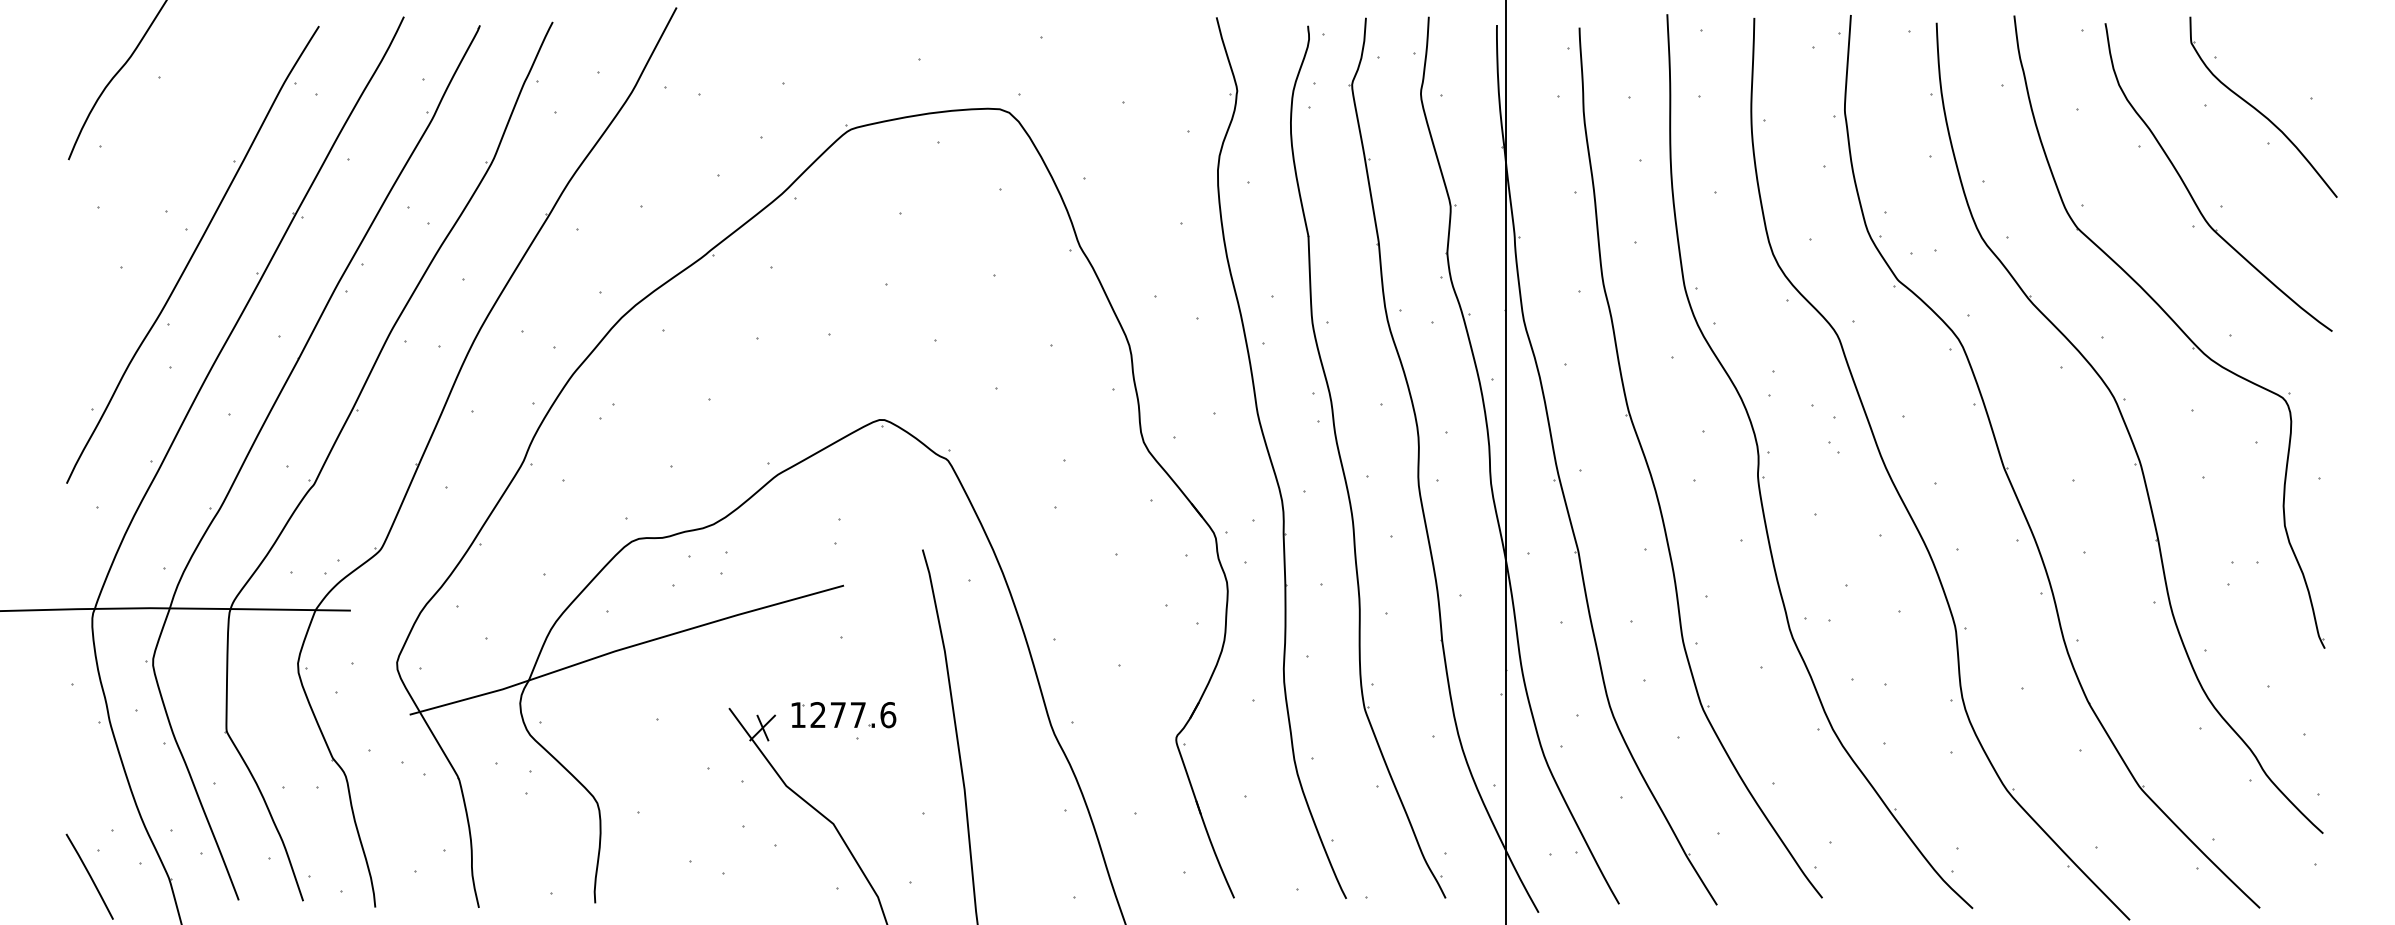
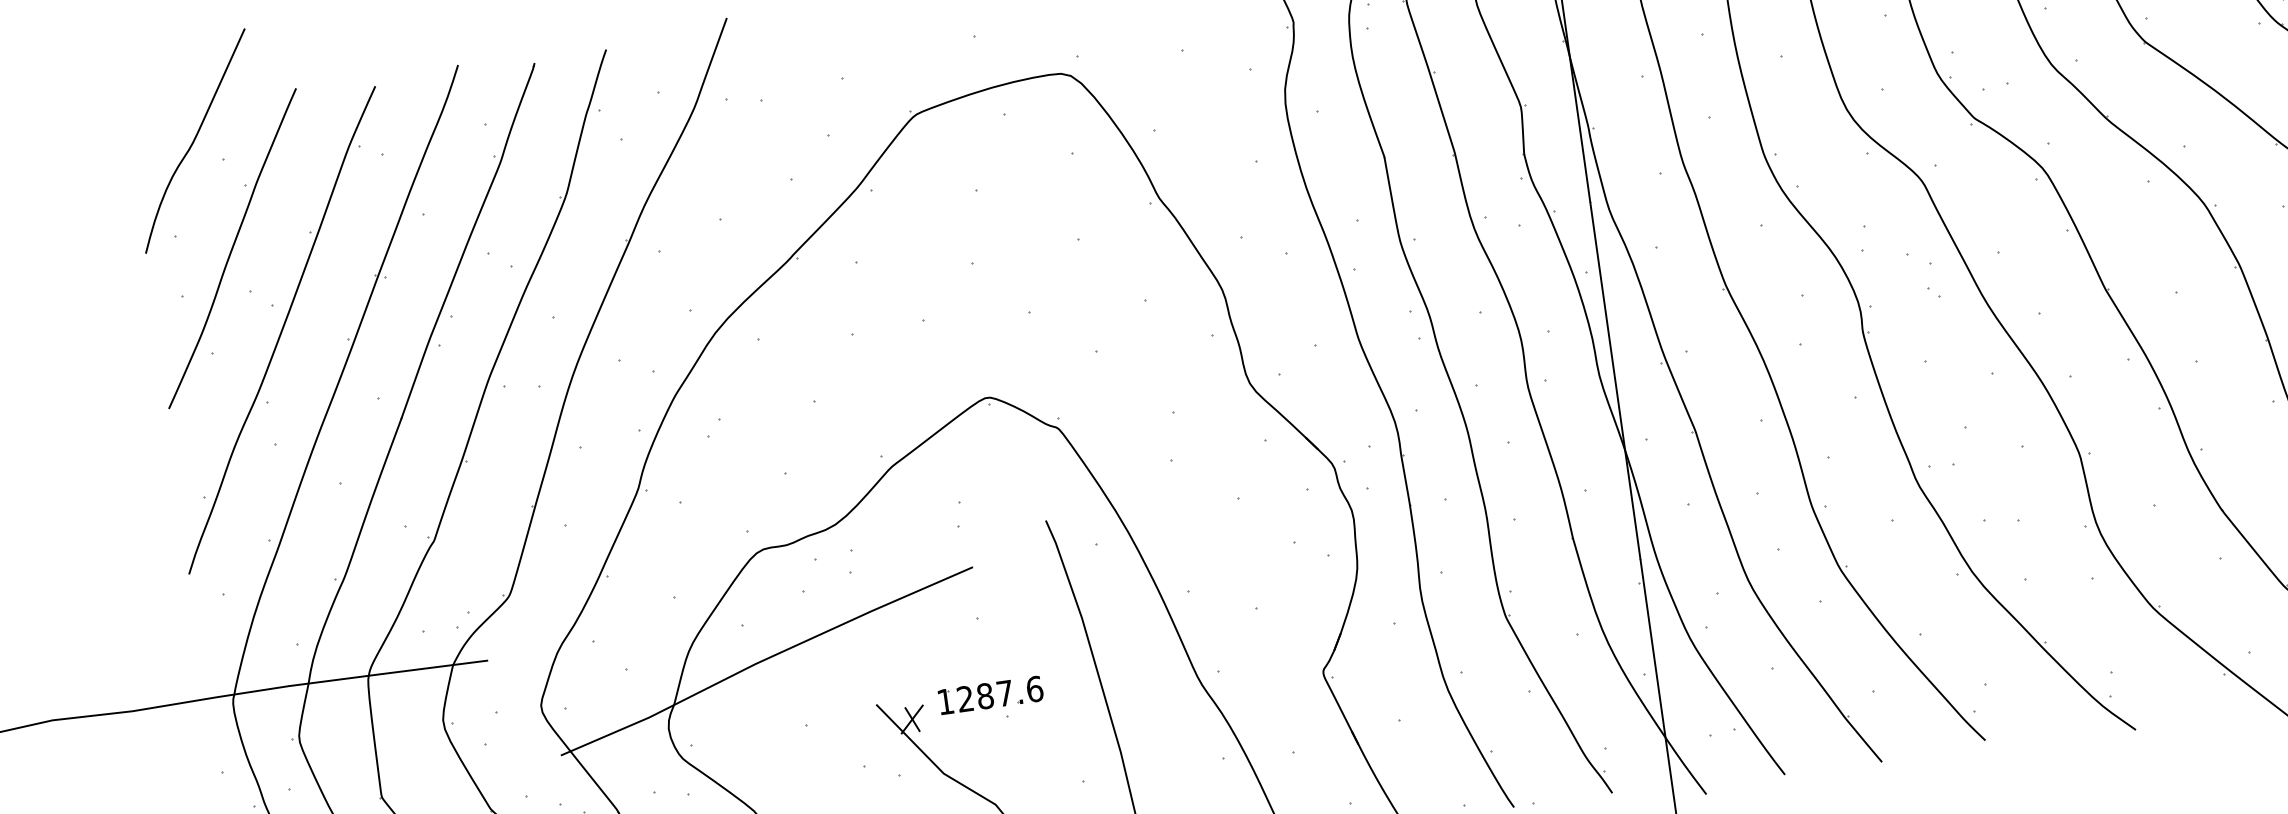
part: (154, 167) -> (232, 249), added
text: (838, 715) -> (985, 696), 1277.6 -> 1287.6

